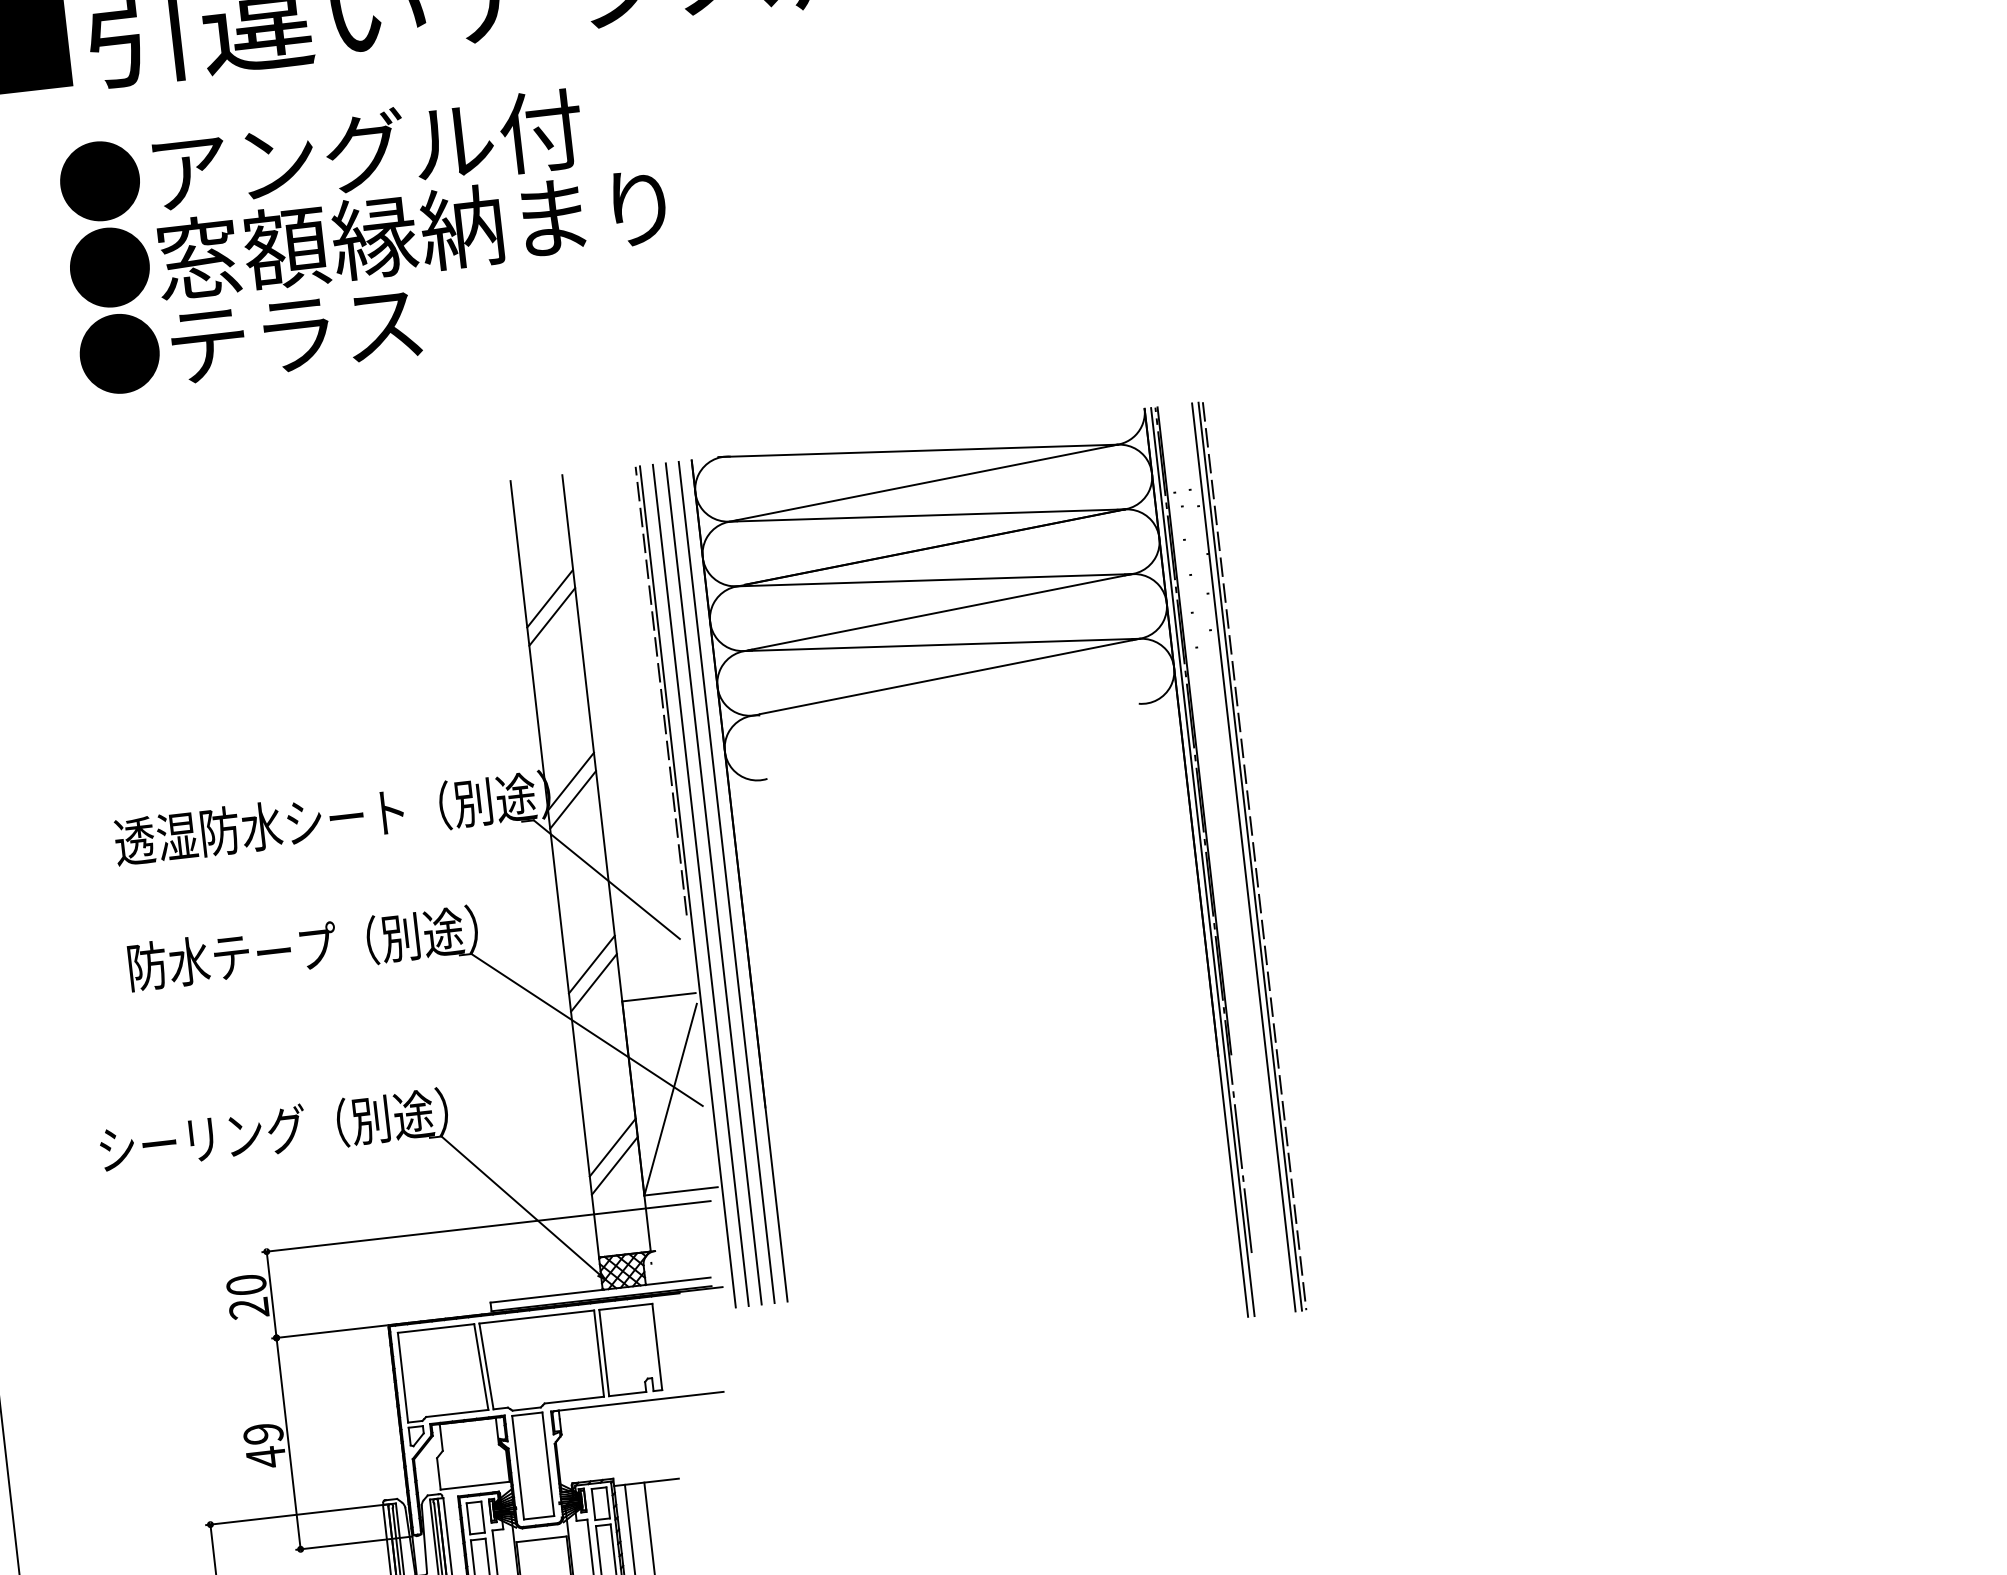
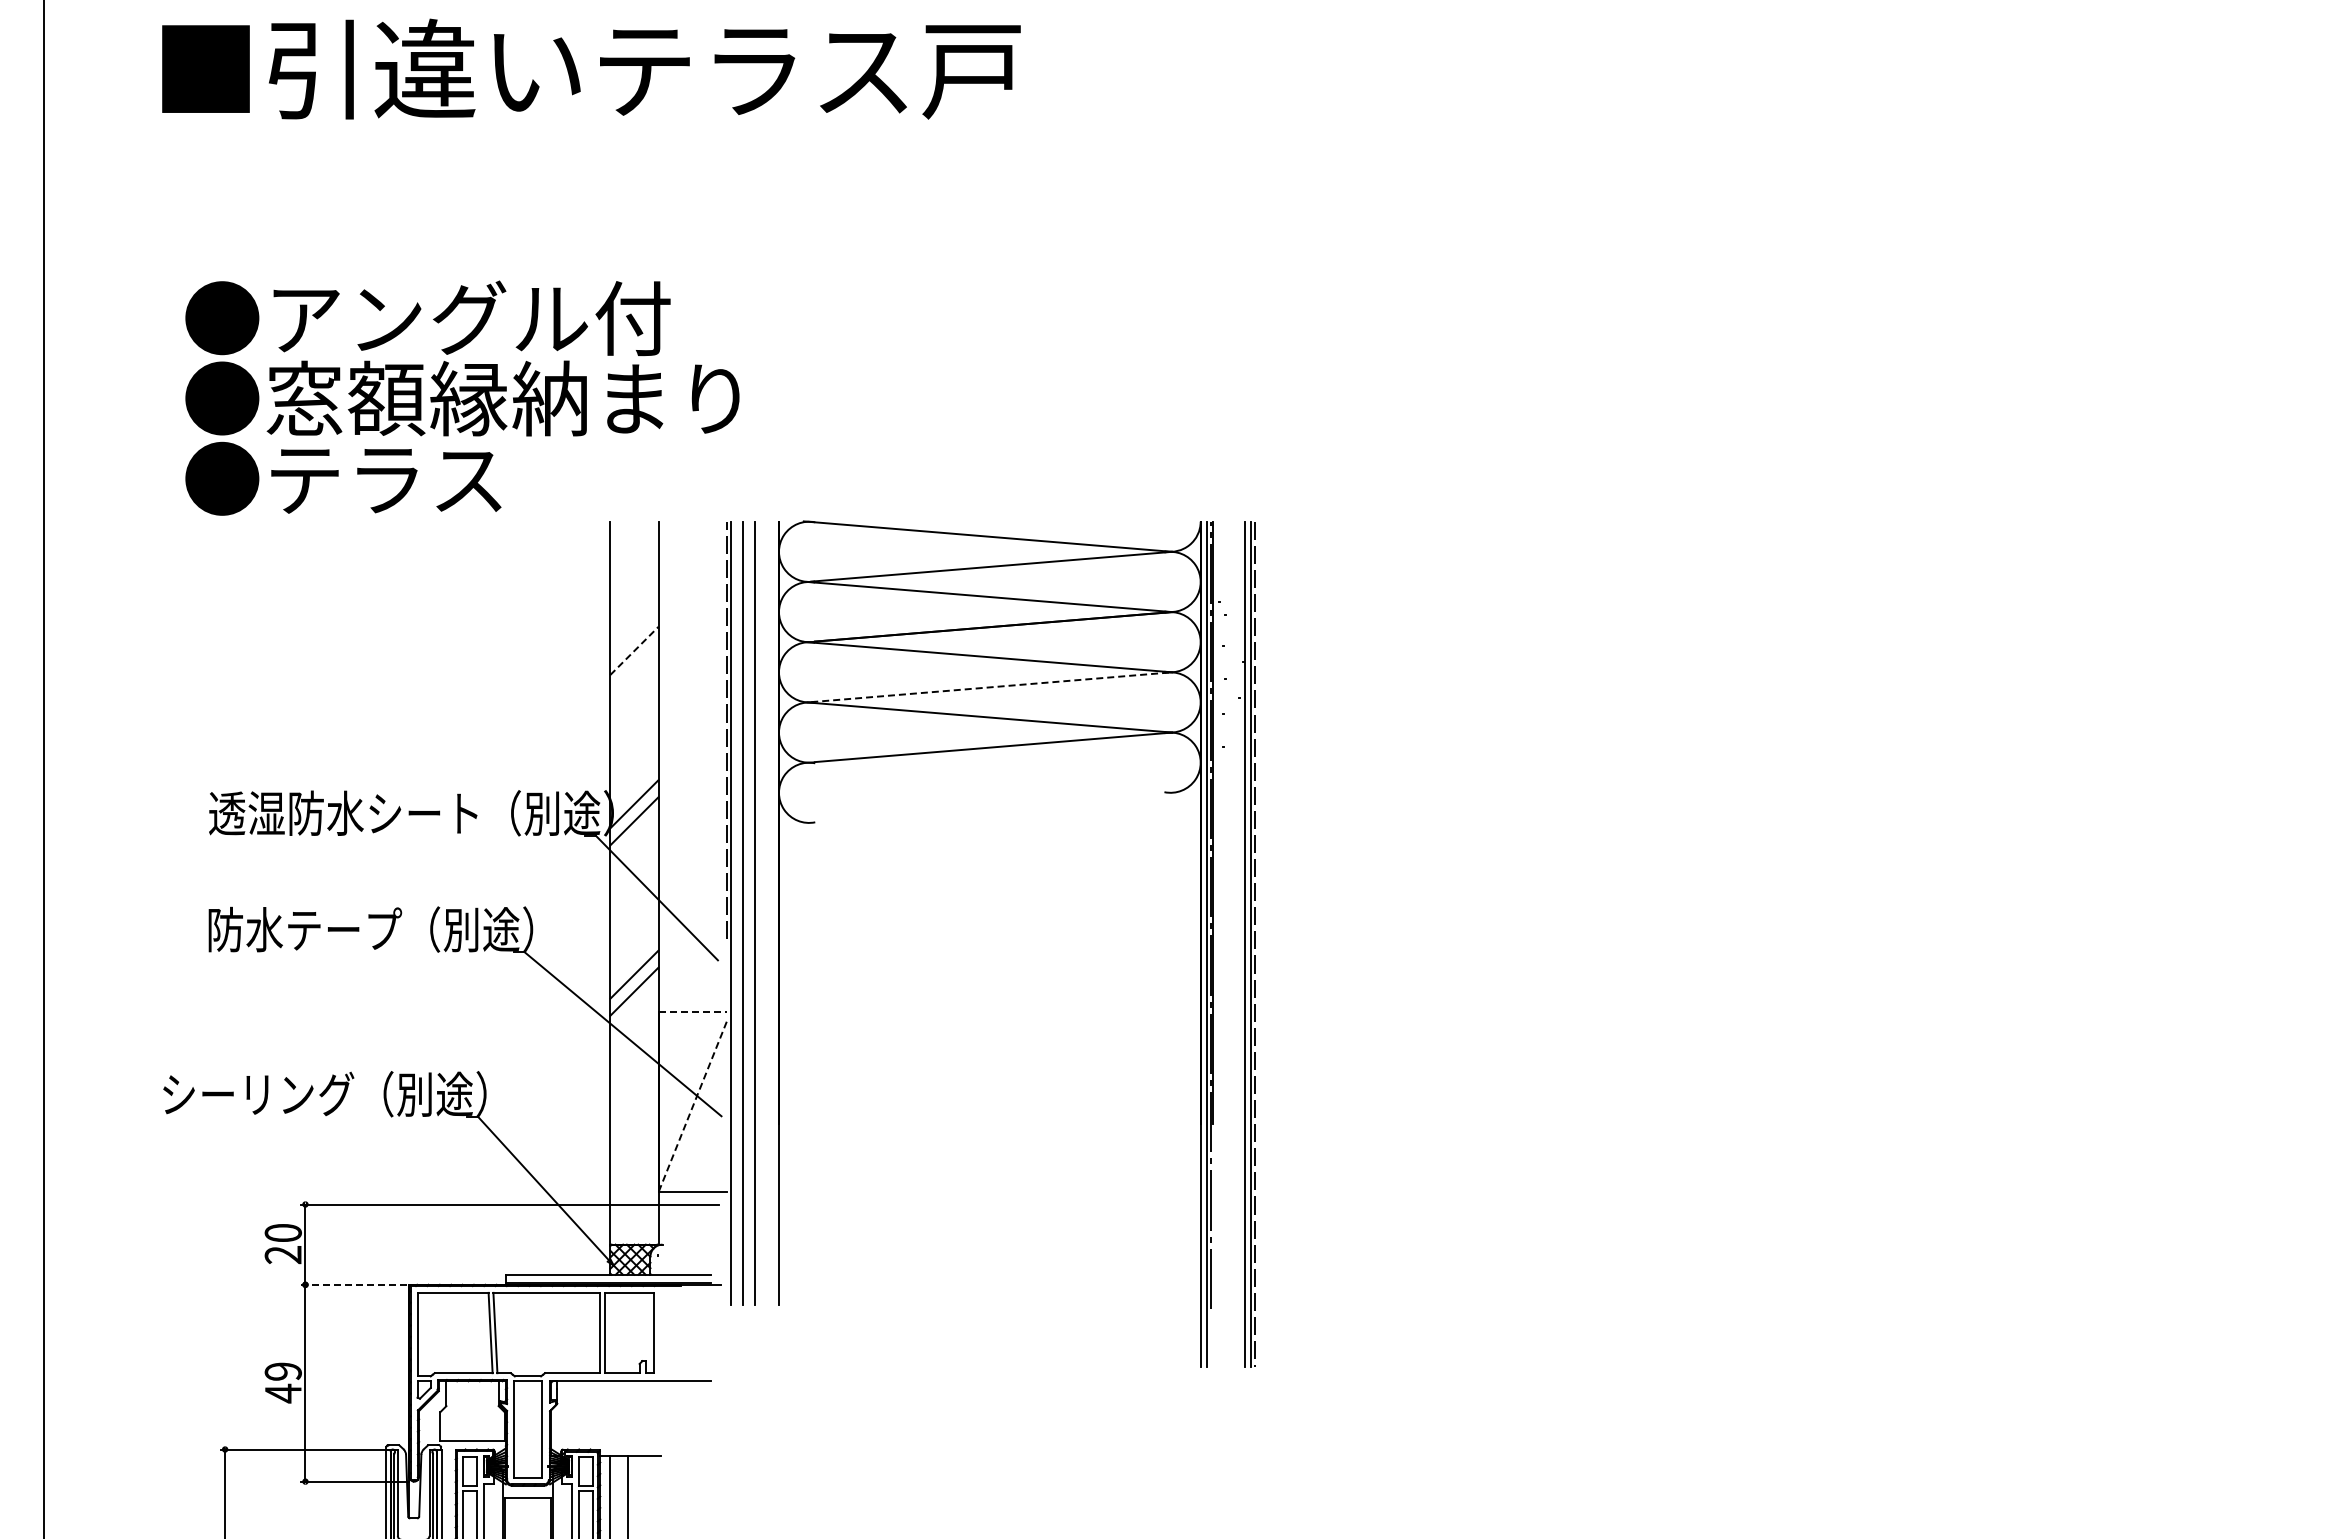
text: (367, 237) -> (462, 397), moved
line: (549, 599) -> (633, 634), removed
line: (941, 612) -> (992, 687), solid -> dashed
line: (552, 616) -> (634, 650), solid -> dashed
line: (726, 881) -> (766, 912), removed
line: (659, 996) -> (693, 1011), solid -> dashed
line: (670, 1100) -> (692, 1107), solid -> dashed
line: (612, 1148) -> (634, 1145), removed
line: (614, 1166) -> (634, 1162), removed
line: (328, 1331) -> (353, 1284), solid -> dashed

